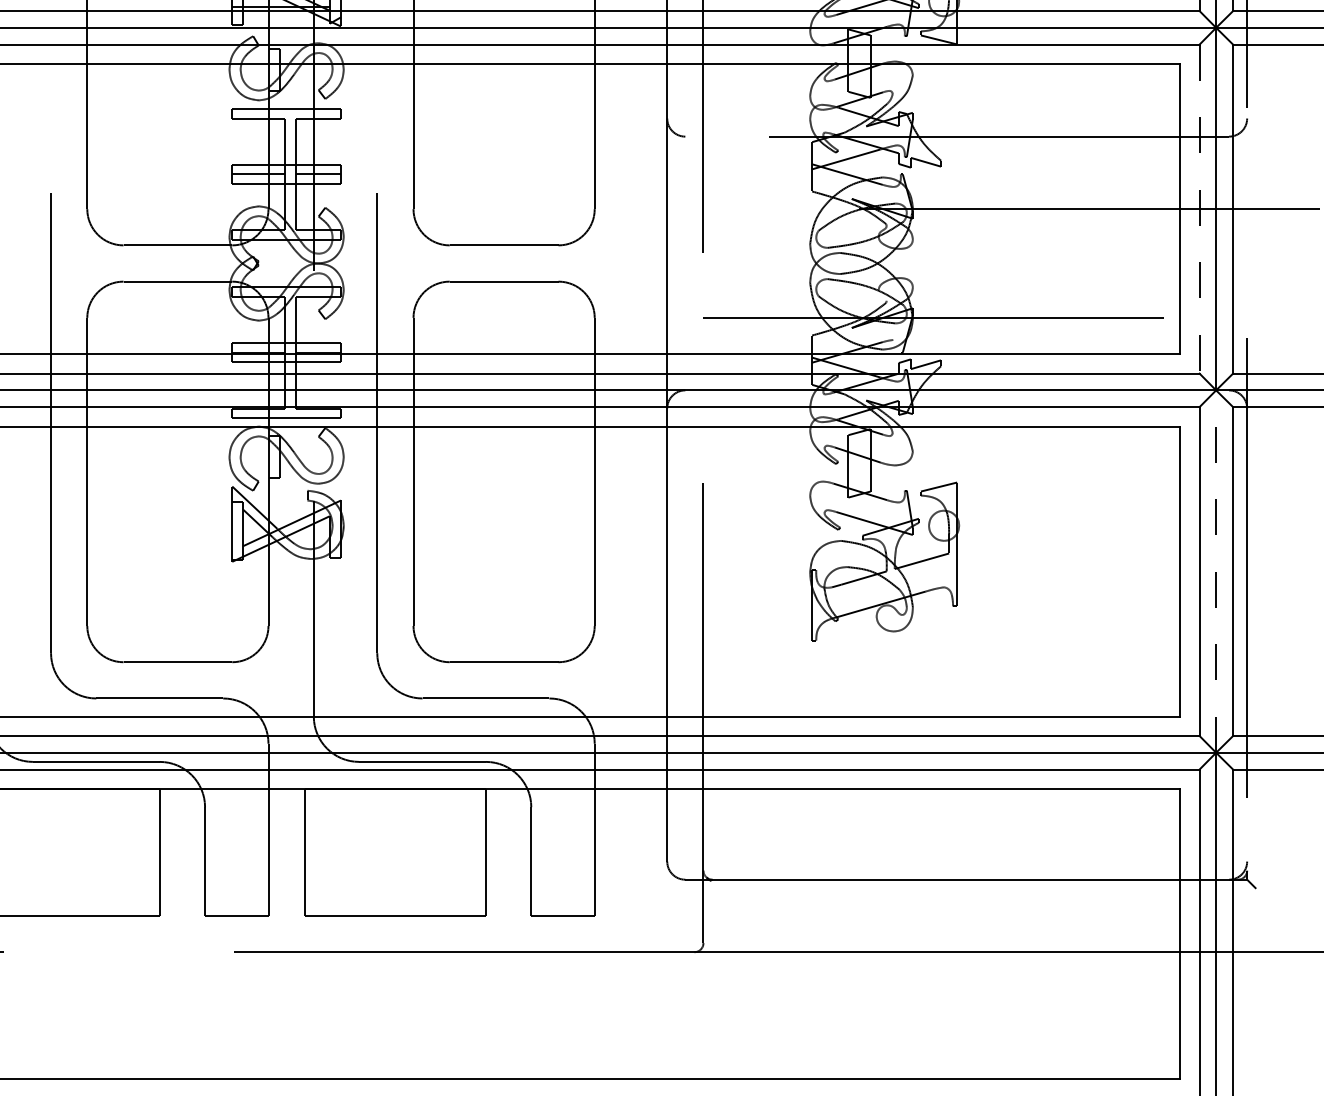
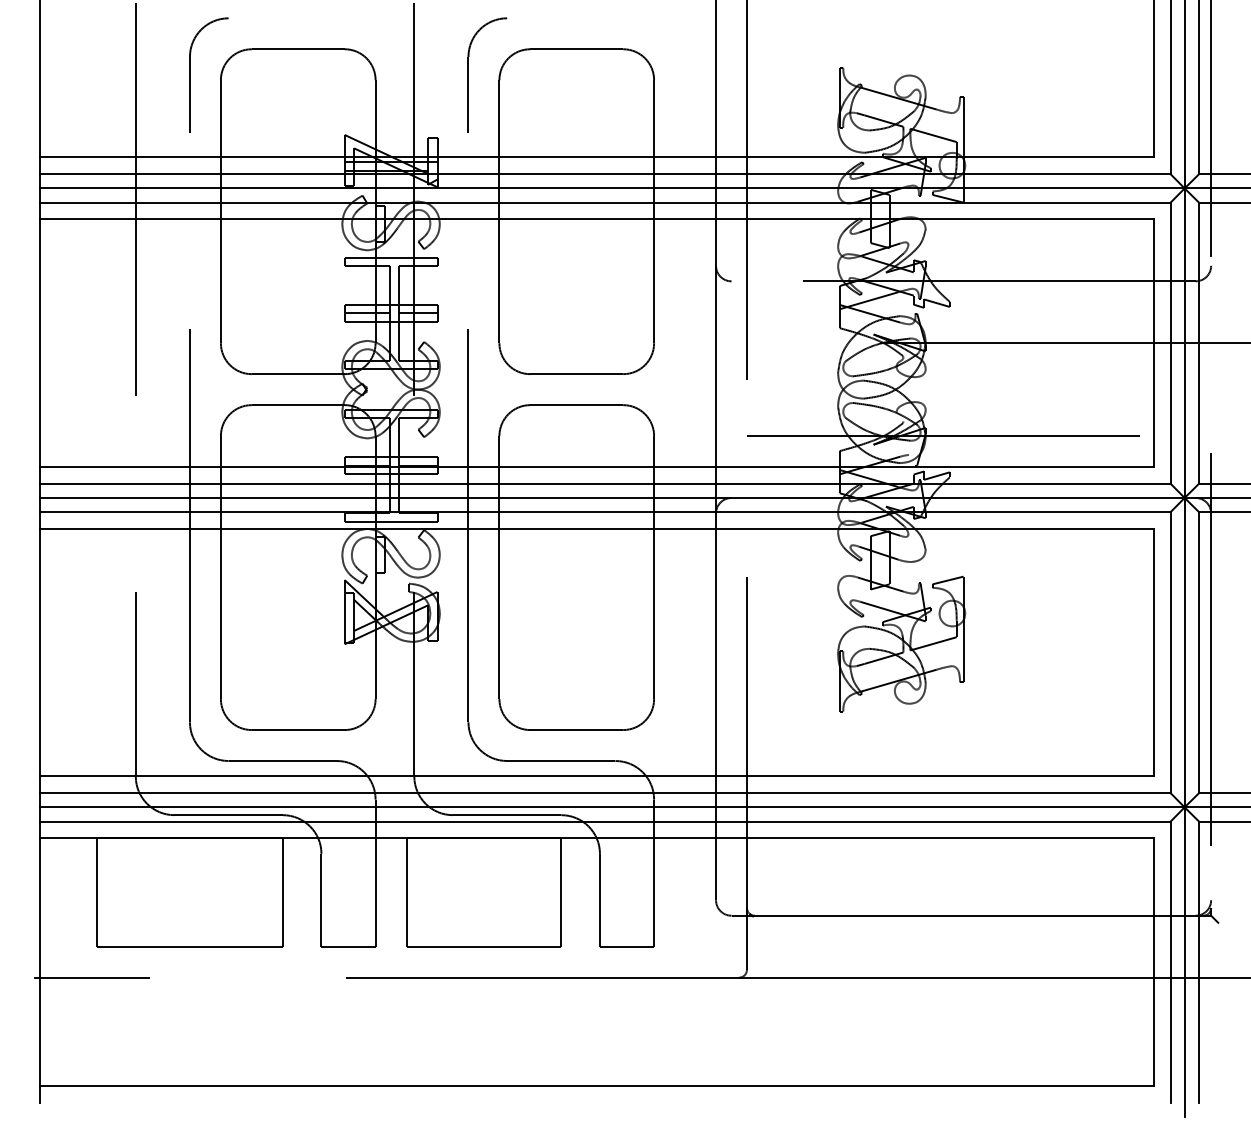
line: (1199, 209) -> (1170, 343), dashed -> solid
line: (1215, 571) -> (1184, 652), dashed -> solid

